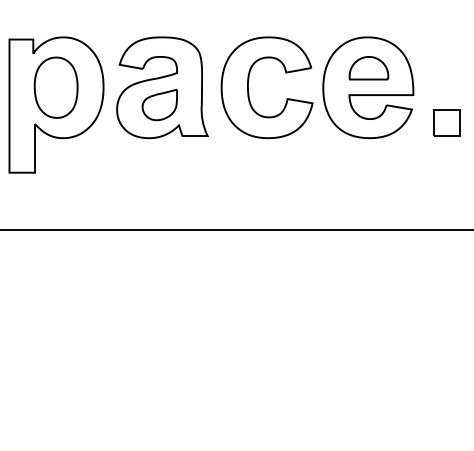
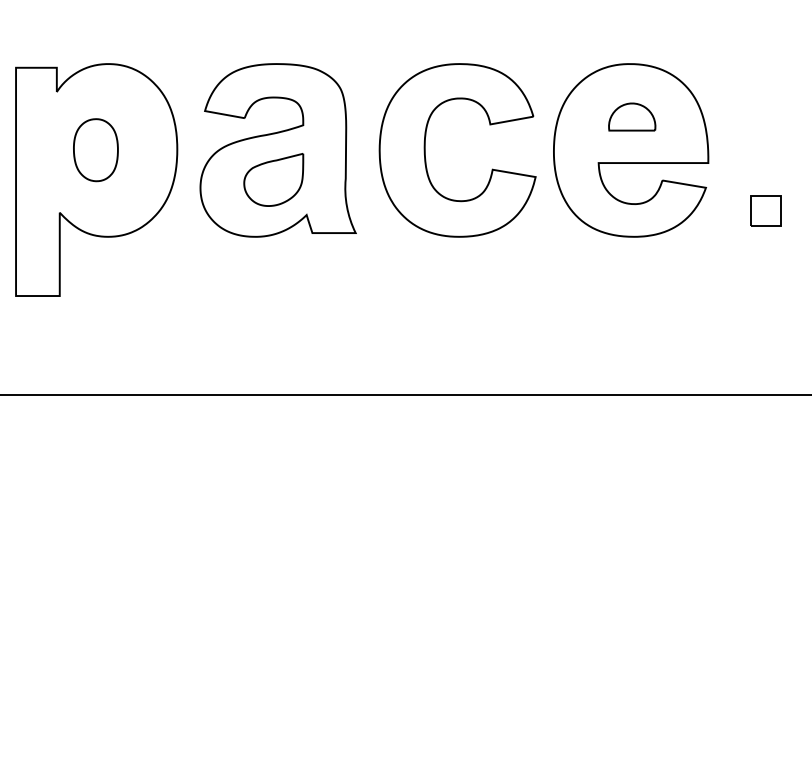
part: (368, 68) -> (631, 117), size x0.7
part: (55, 87) -> (94, 149), size x0.6
part: (446, 122) -> (765, 209), size x0.7

